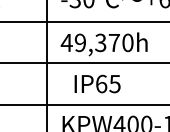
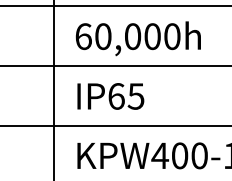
text: (89, 42) -> (116, 36), 49,370h -> 60,000h
text: (97, 83) -> (110, 95), moved

